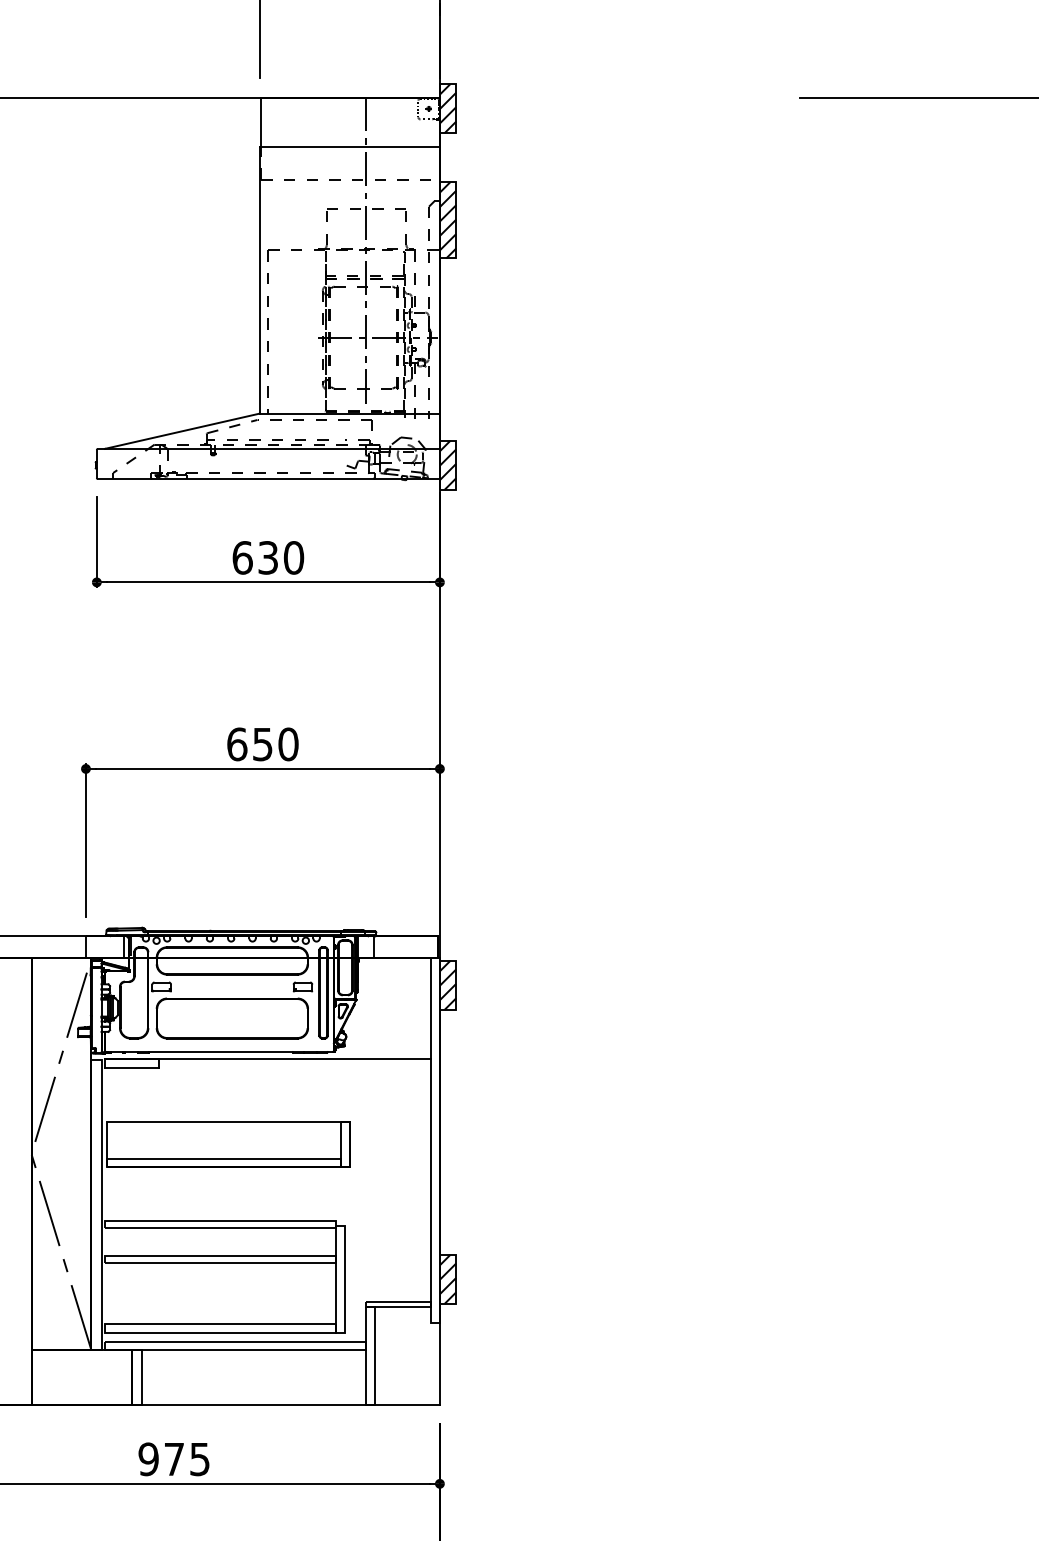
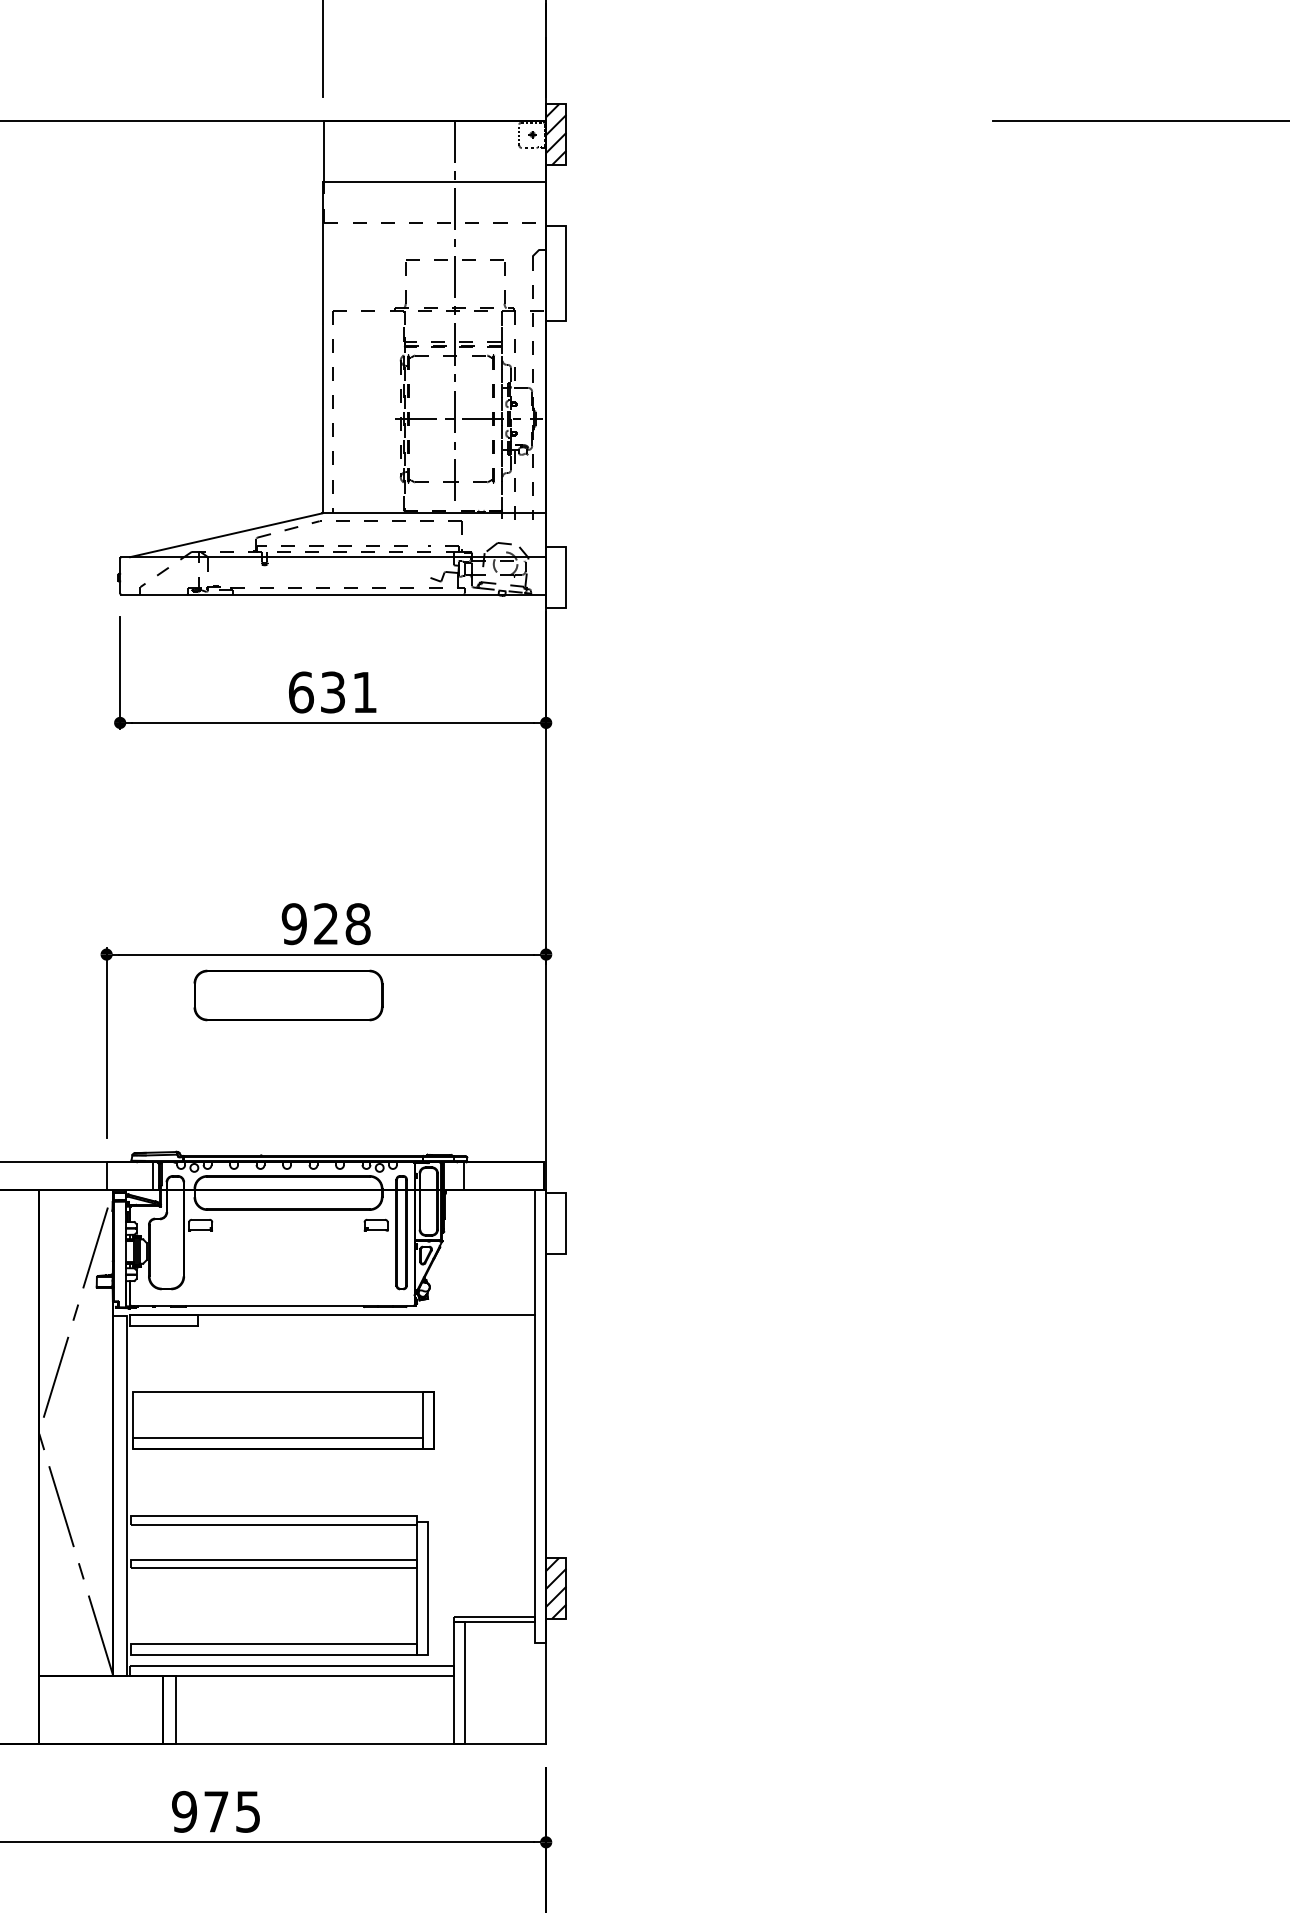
hatch: (448, 220) -> (556, 273), removed
hatch: (448, 465) -> (556, 577), removed
text: (293, 557) -> (364, 692), 630 -> 631
text: (262, 744) -> (325, 924), 650 -> 928
hatch: (448, 984) -> (556, 1222), removed
part: (232, 1018) -> (288, 995), moved

